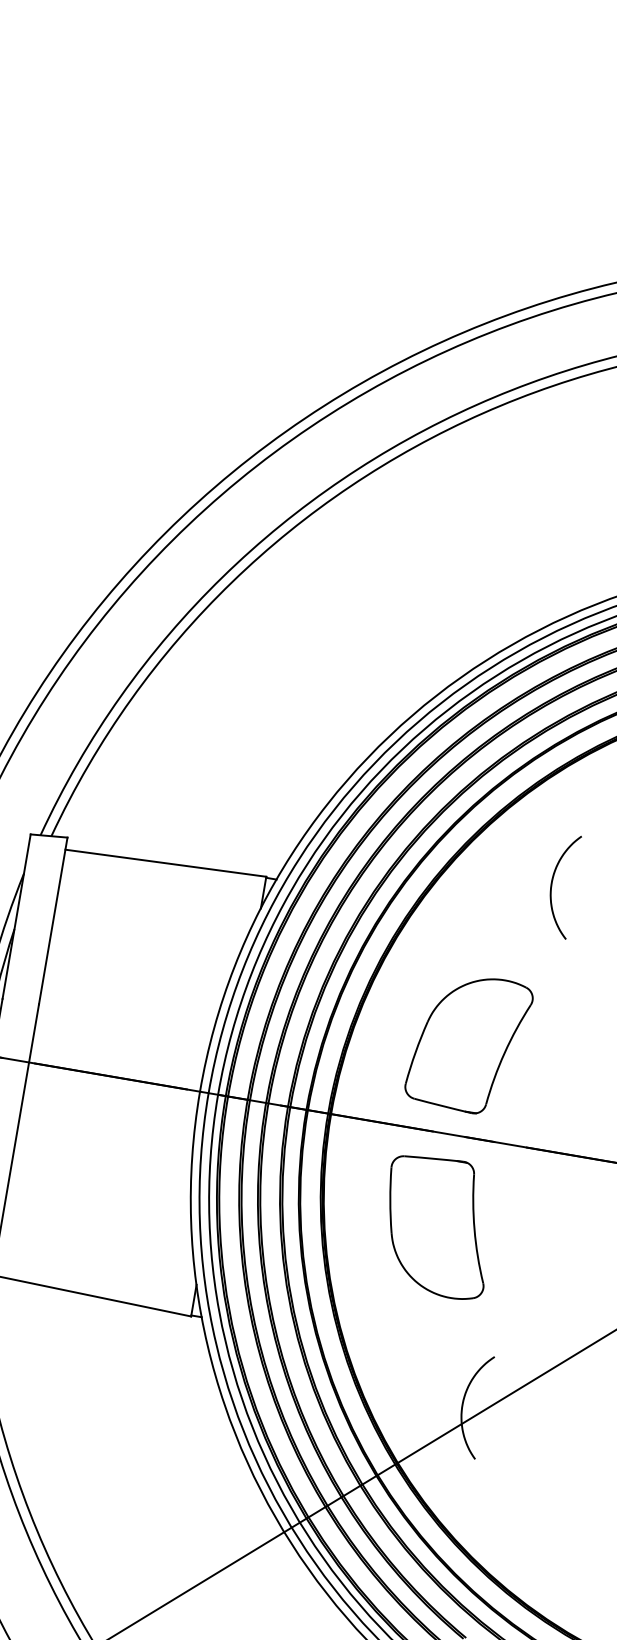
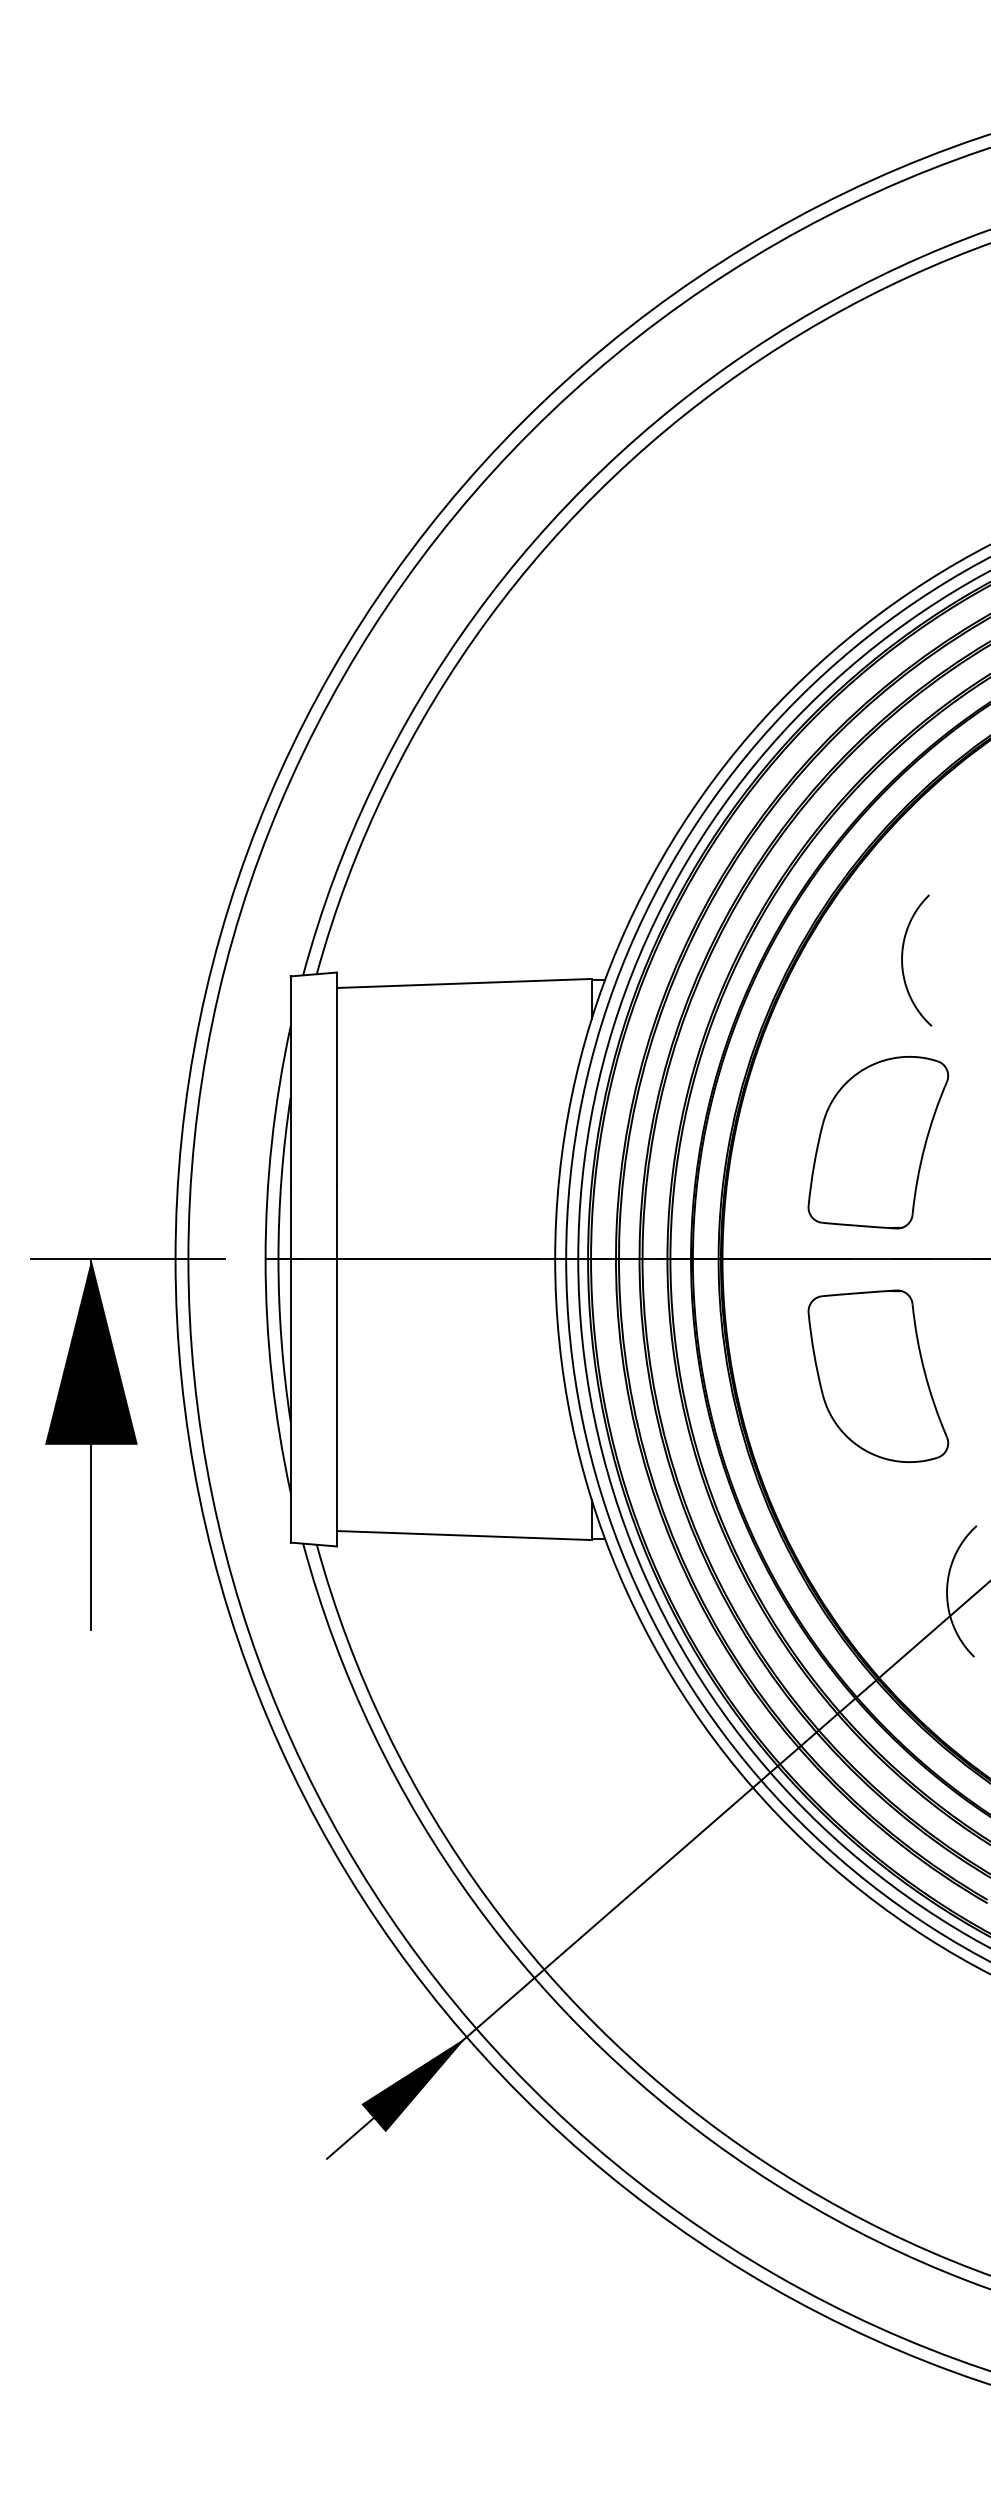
curve: (552, 887) -> (903, 964), moved

